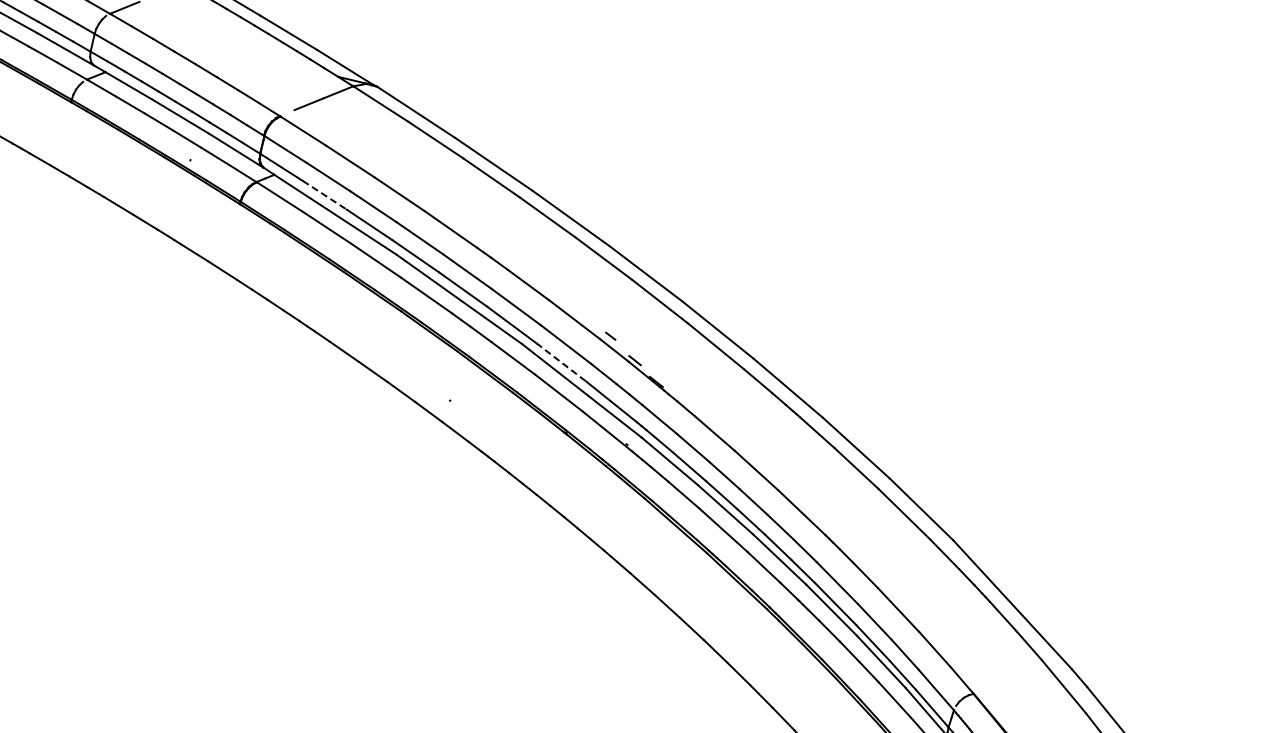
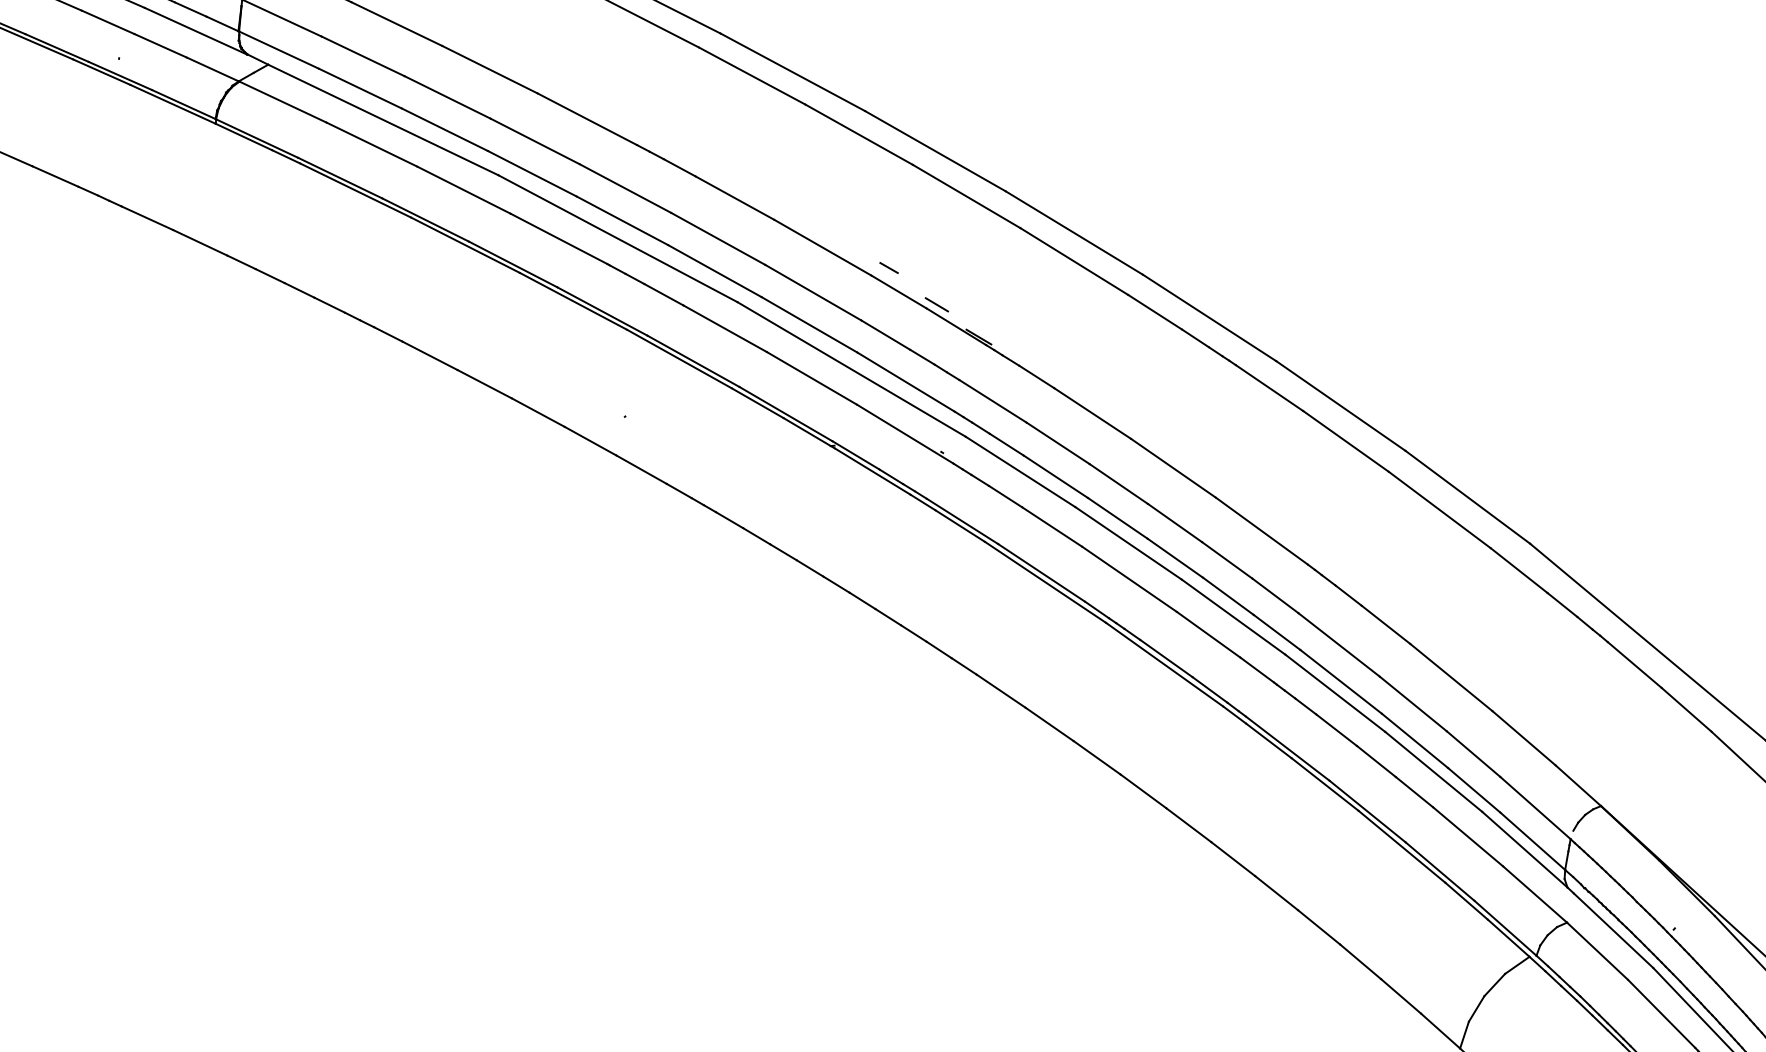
line: (325, 195) -> (361, 88), dashed -> solid
line: (561, 362) -> (809, 324), dashed -> solid

